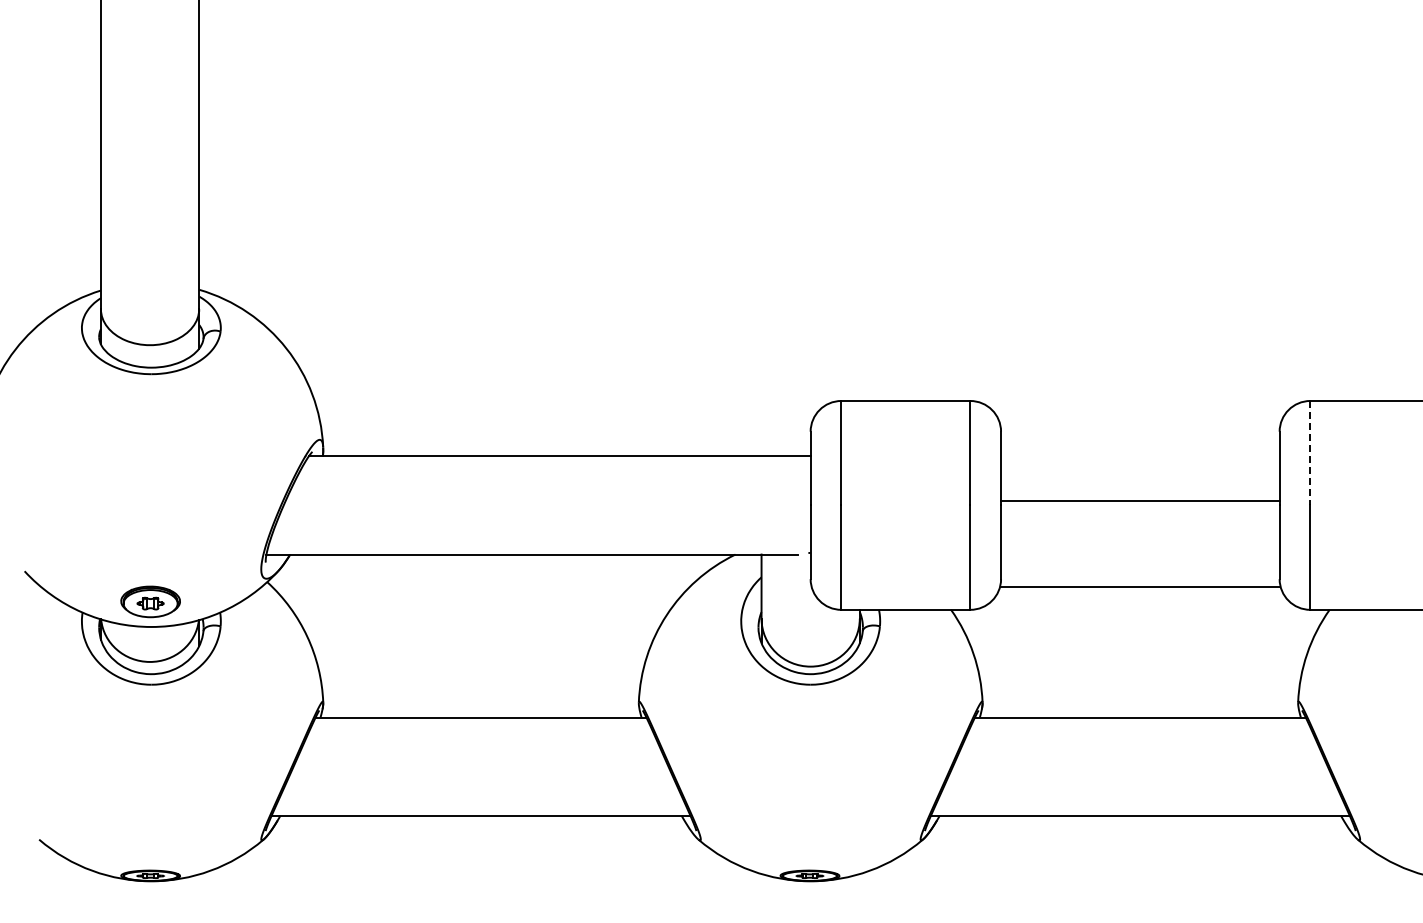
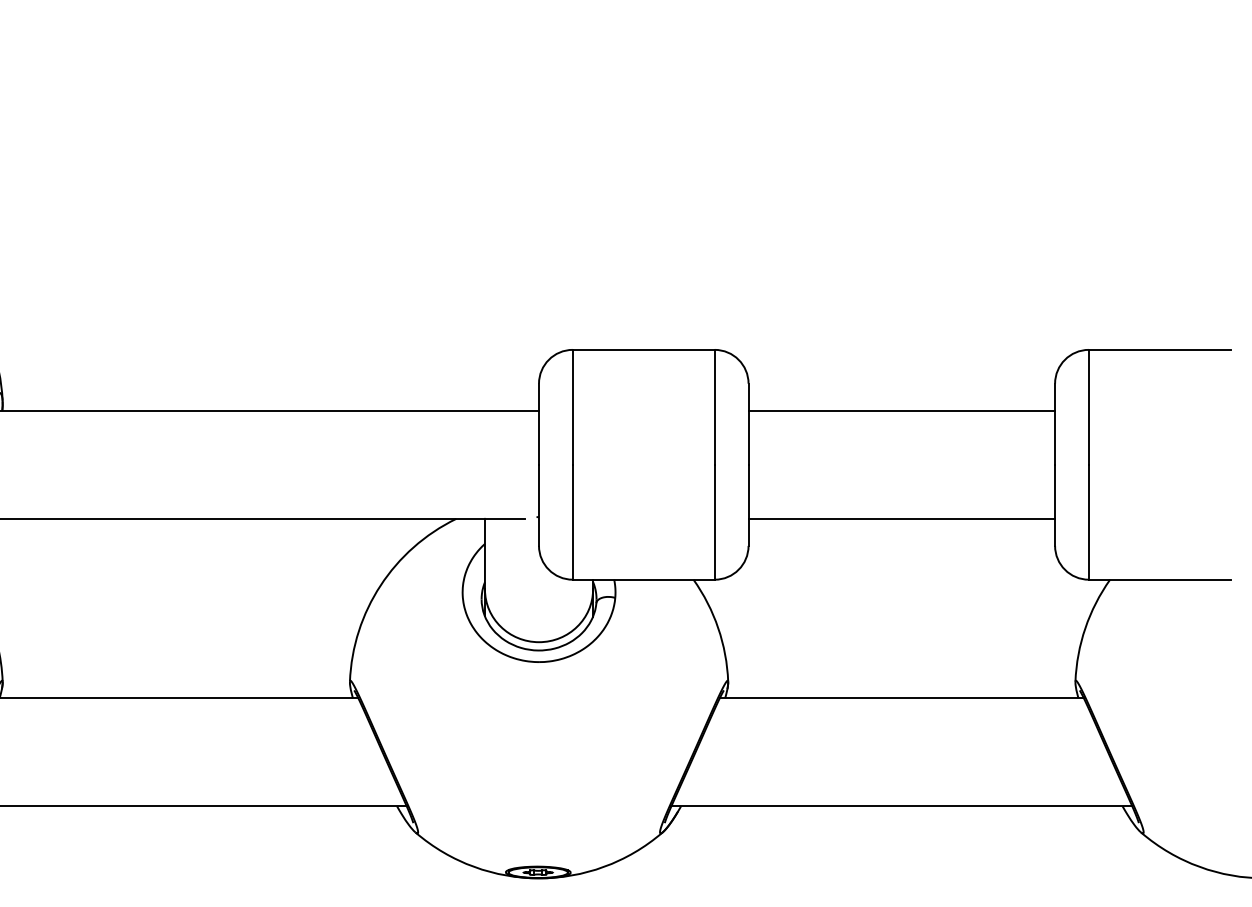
line: (1310, 453) -> (1089, 407), dashed -> solid
line: (1140, 501) -> (901, 410), moved
line: (1140, 586) -> (901, 518), moved

